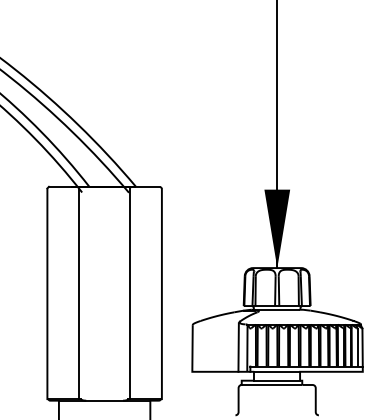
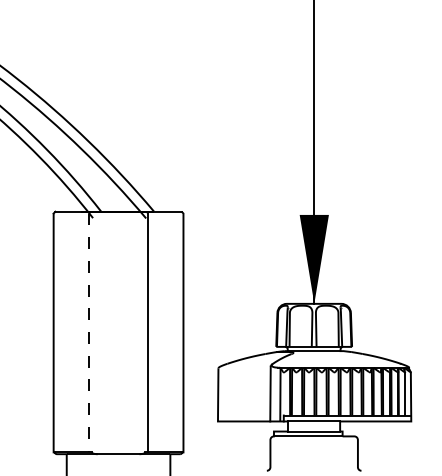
line: (79, 294) -> (89, 333), solid -> dashed

